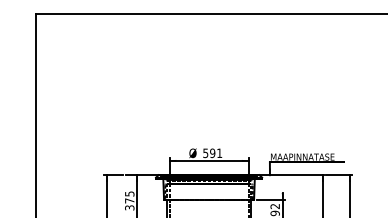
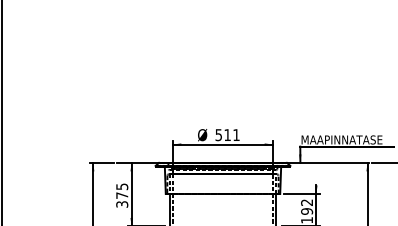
text: (212, 153) -> (227, 135), 591 -> 511

